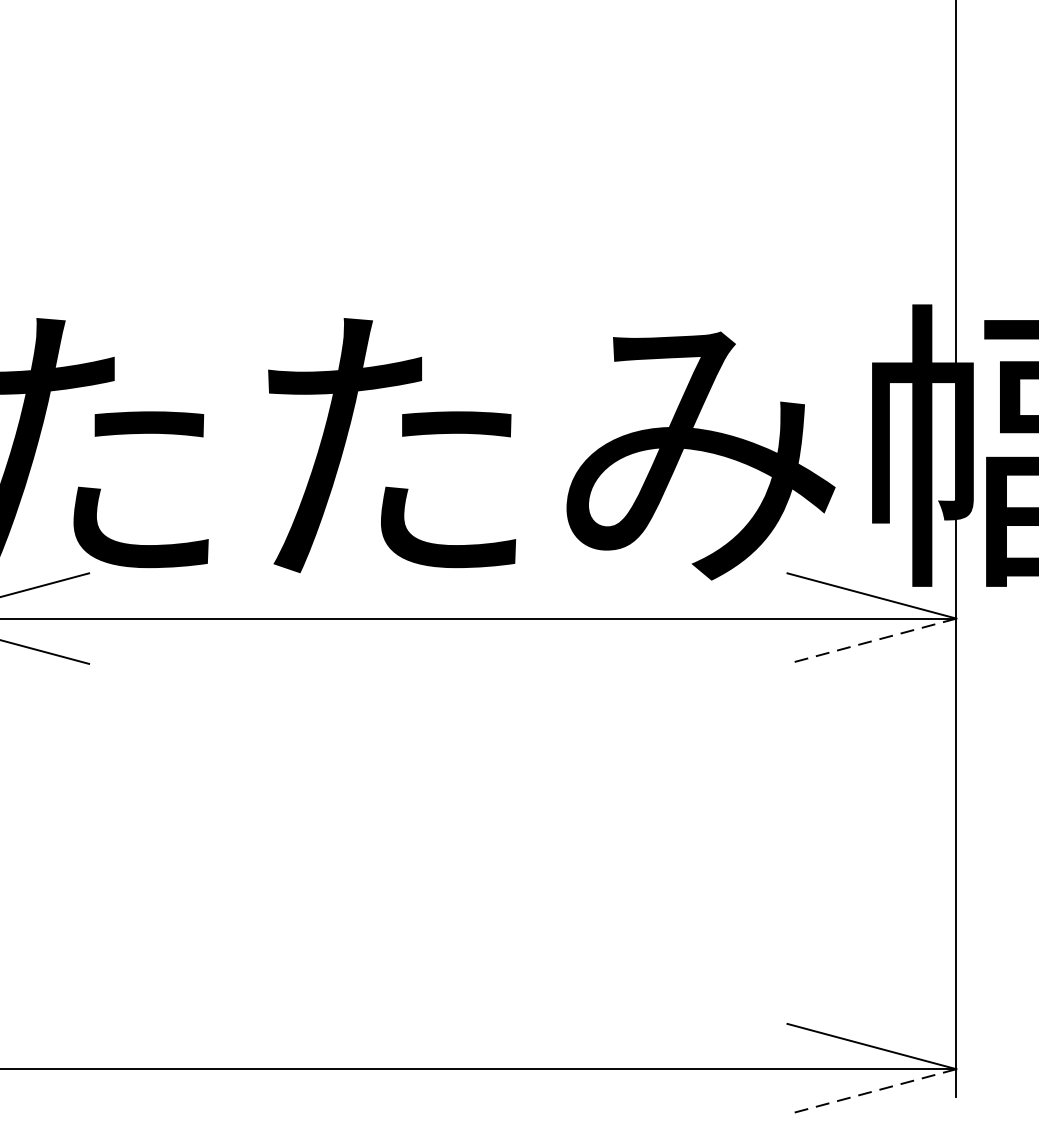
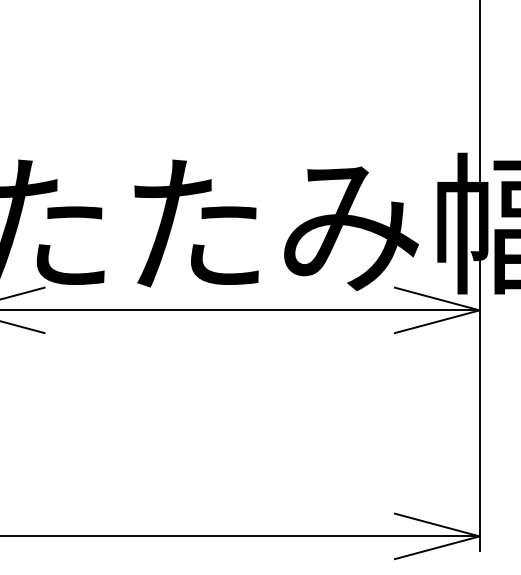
line: (872, 640) -> (437, 321), dashed -> solid
line: (872, 1091) -> (437, 547), dashed -> solid

